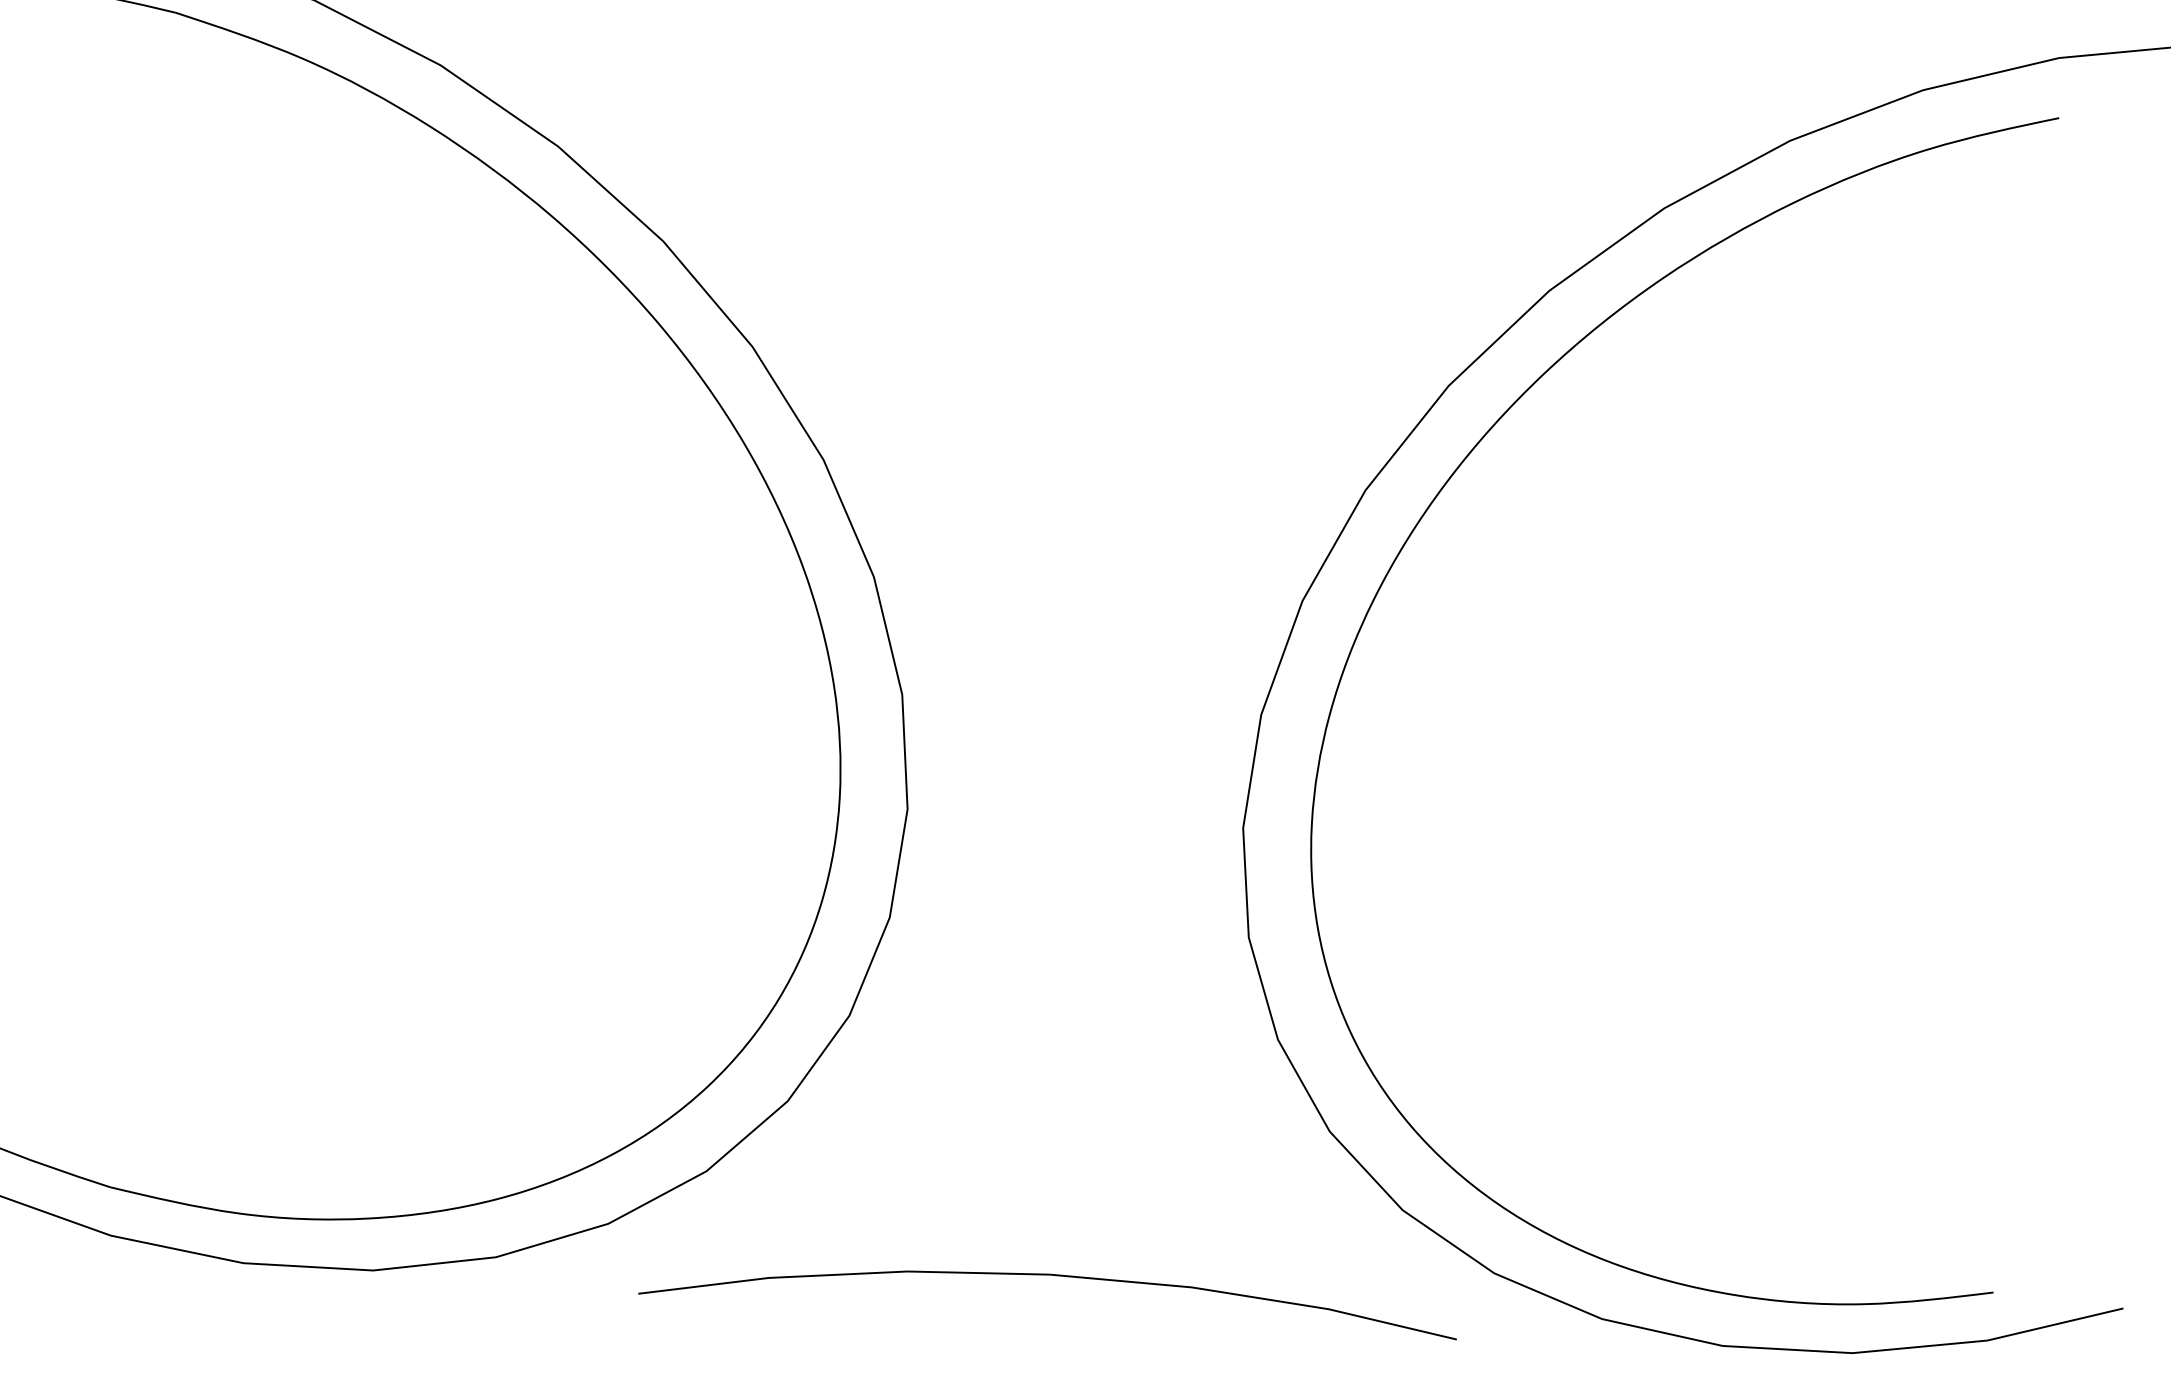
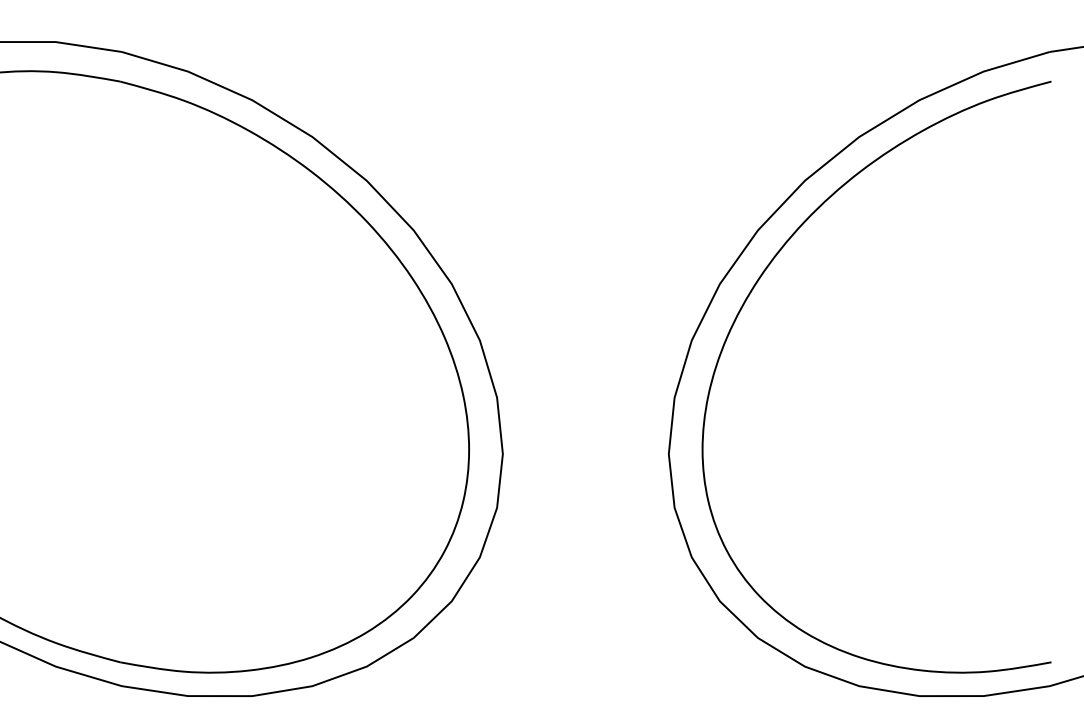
part: (1049, 1276) -> (585, 680), removed

